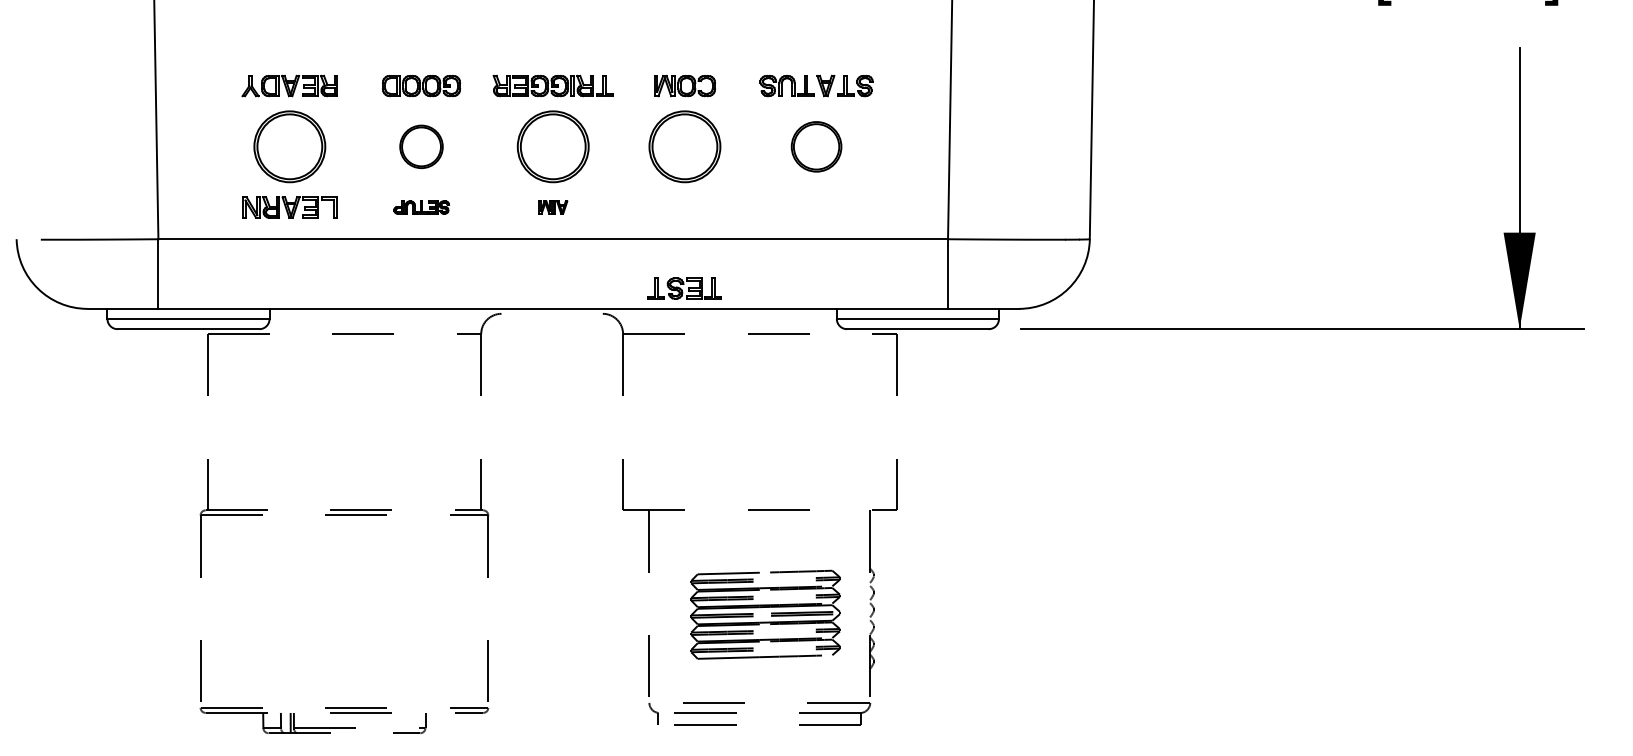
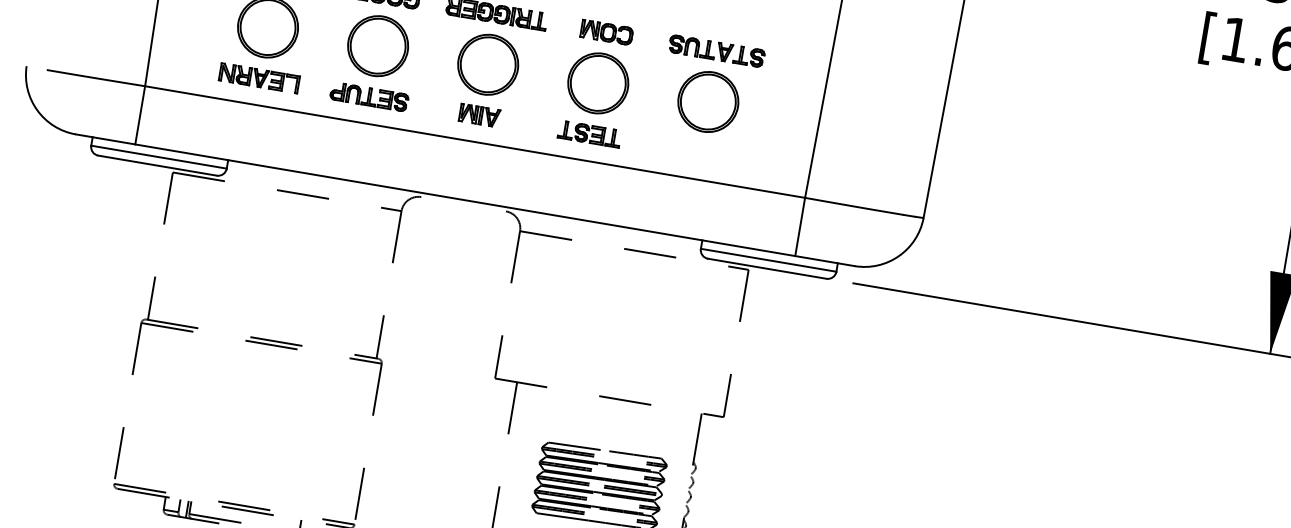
part: (421, 146) -> (378, 45), size x1.67
part: (816, 146) -> (708, 101), size x1.43
part: (421, 207) -> (369, 96), size x1.67
part: (553, 207) -> (479, 115), size x1.67
part: (684, 288) -> (589, 134), moved

